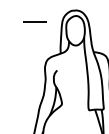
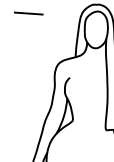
line: (34, 21) -> (28, 13), moved

